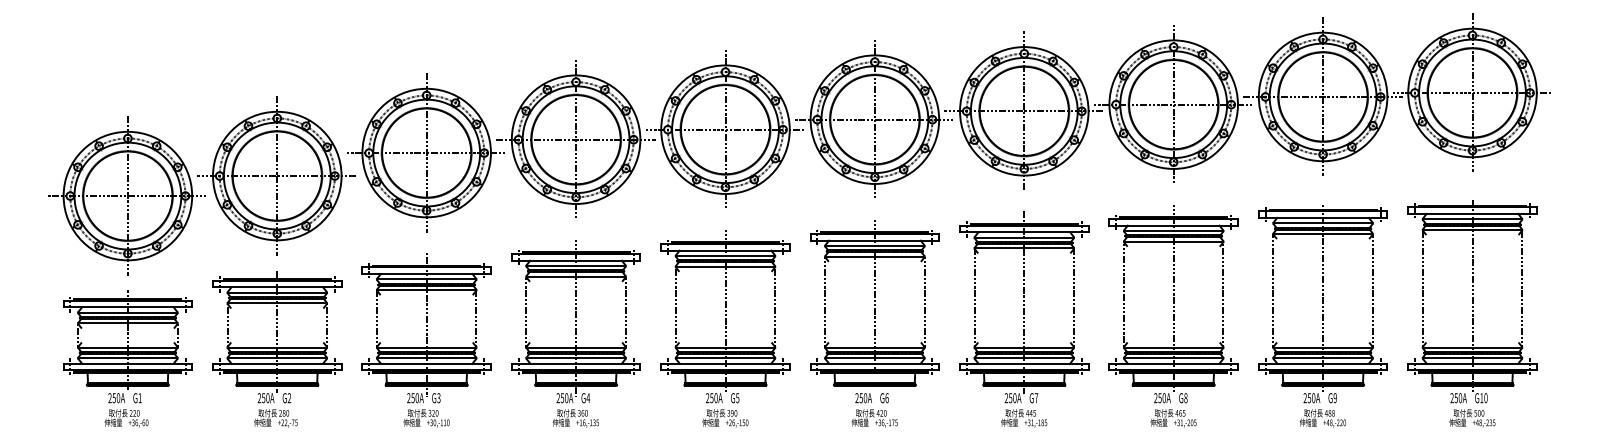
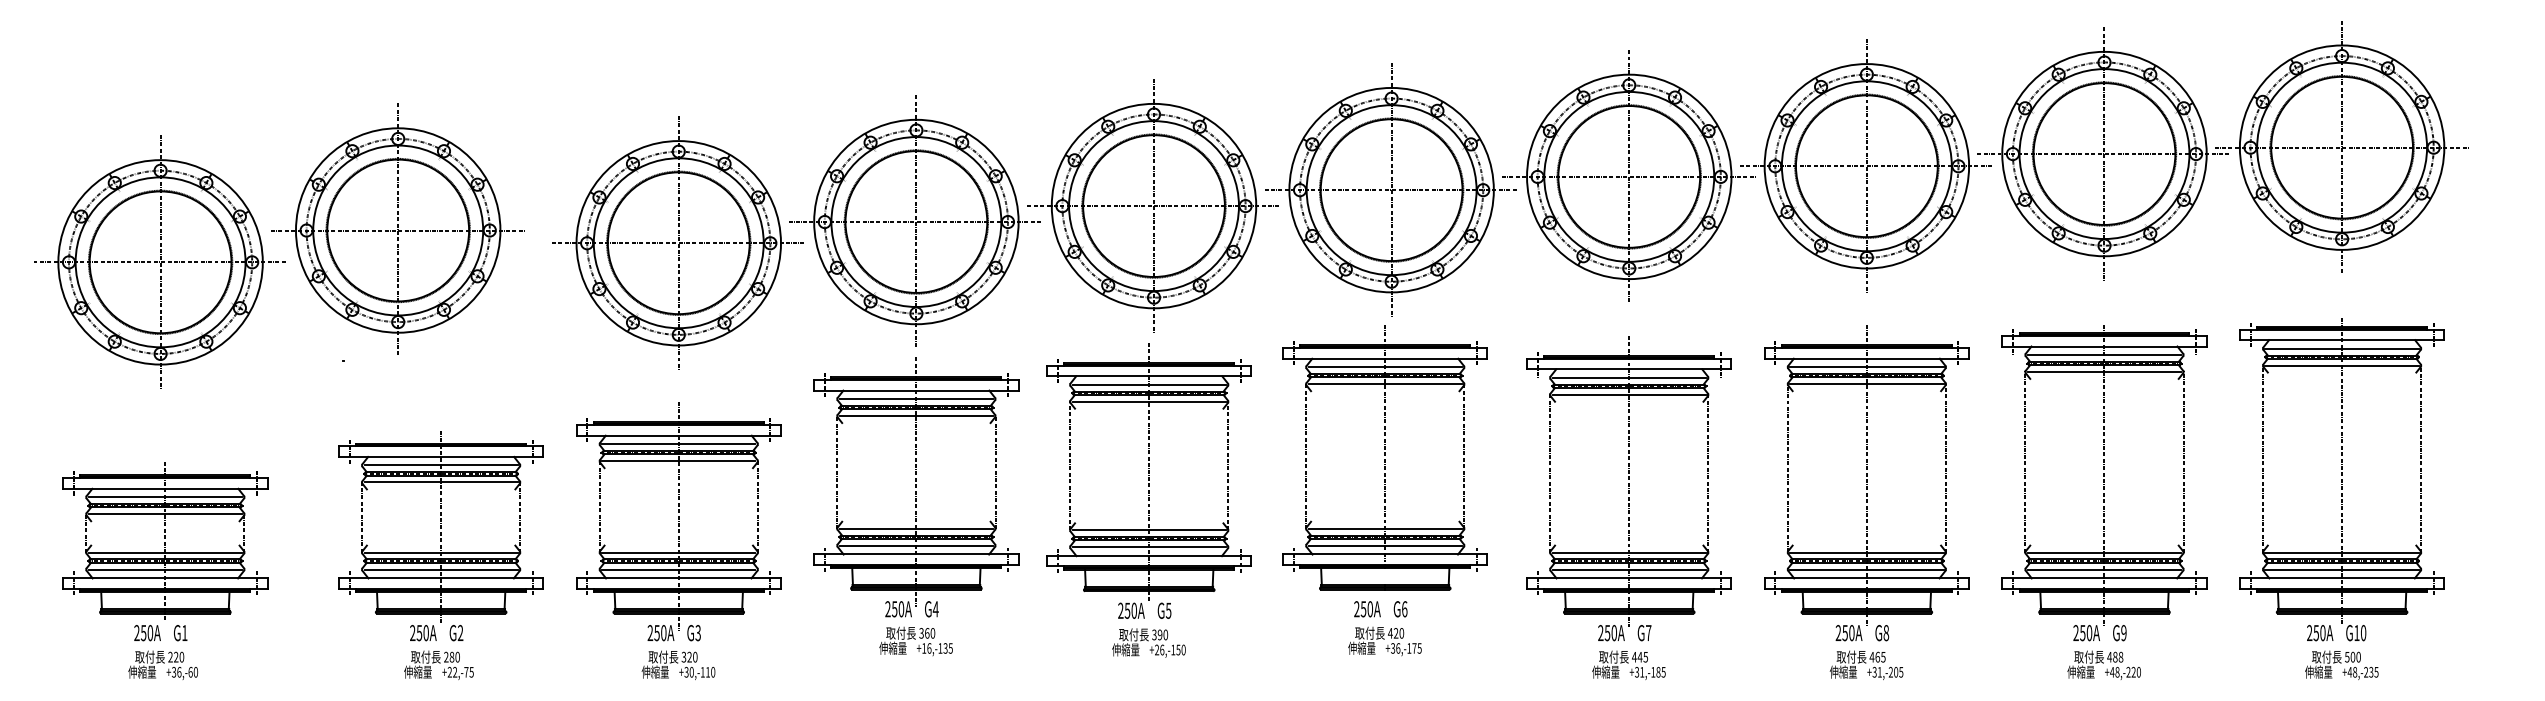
part: (192, 185) -> (263, 245), moved
part: (874, 323) -> (1384, 490), moved
part: (725, 328) -> (1149, 500), moved
part: (575, 333) -> (915, 506), moved
part: (127, 358) -> (164, 569), moved

